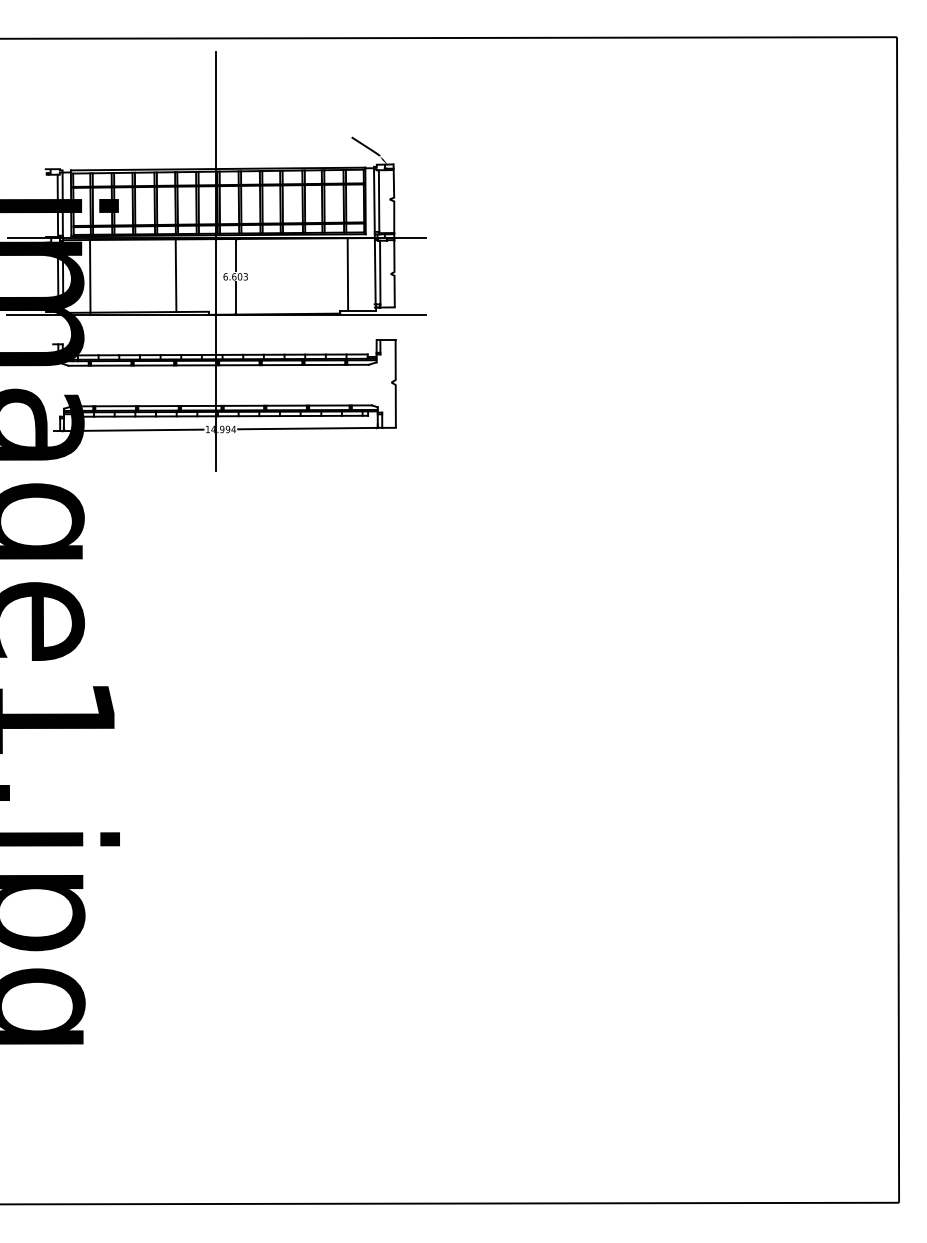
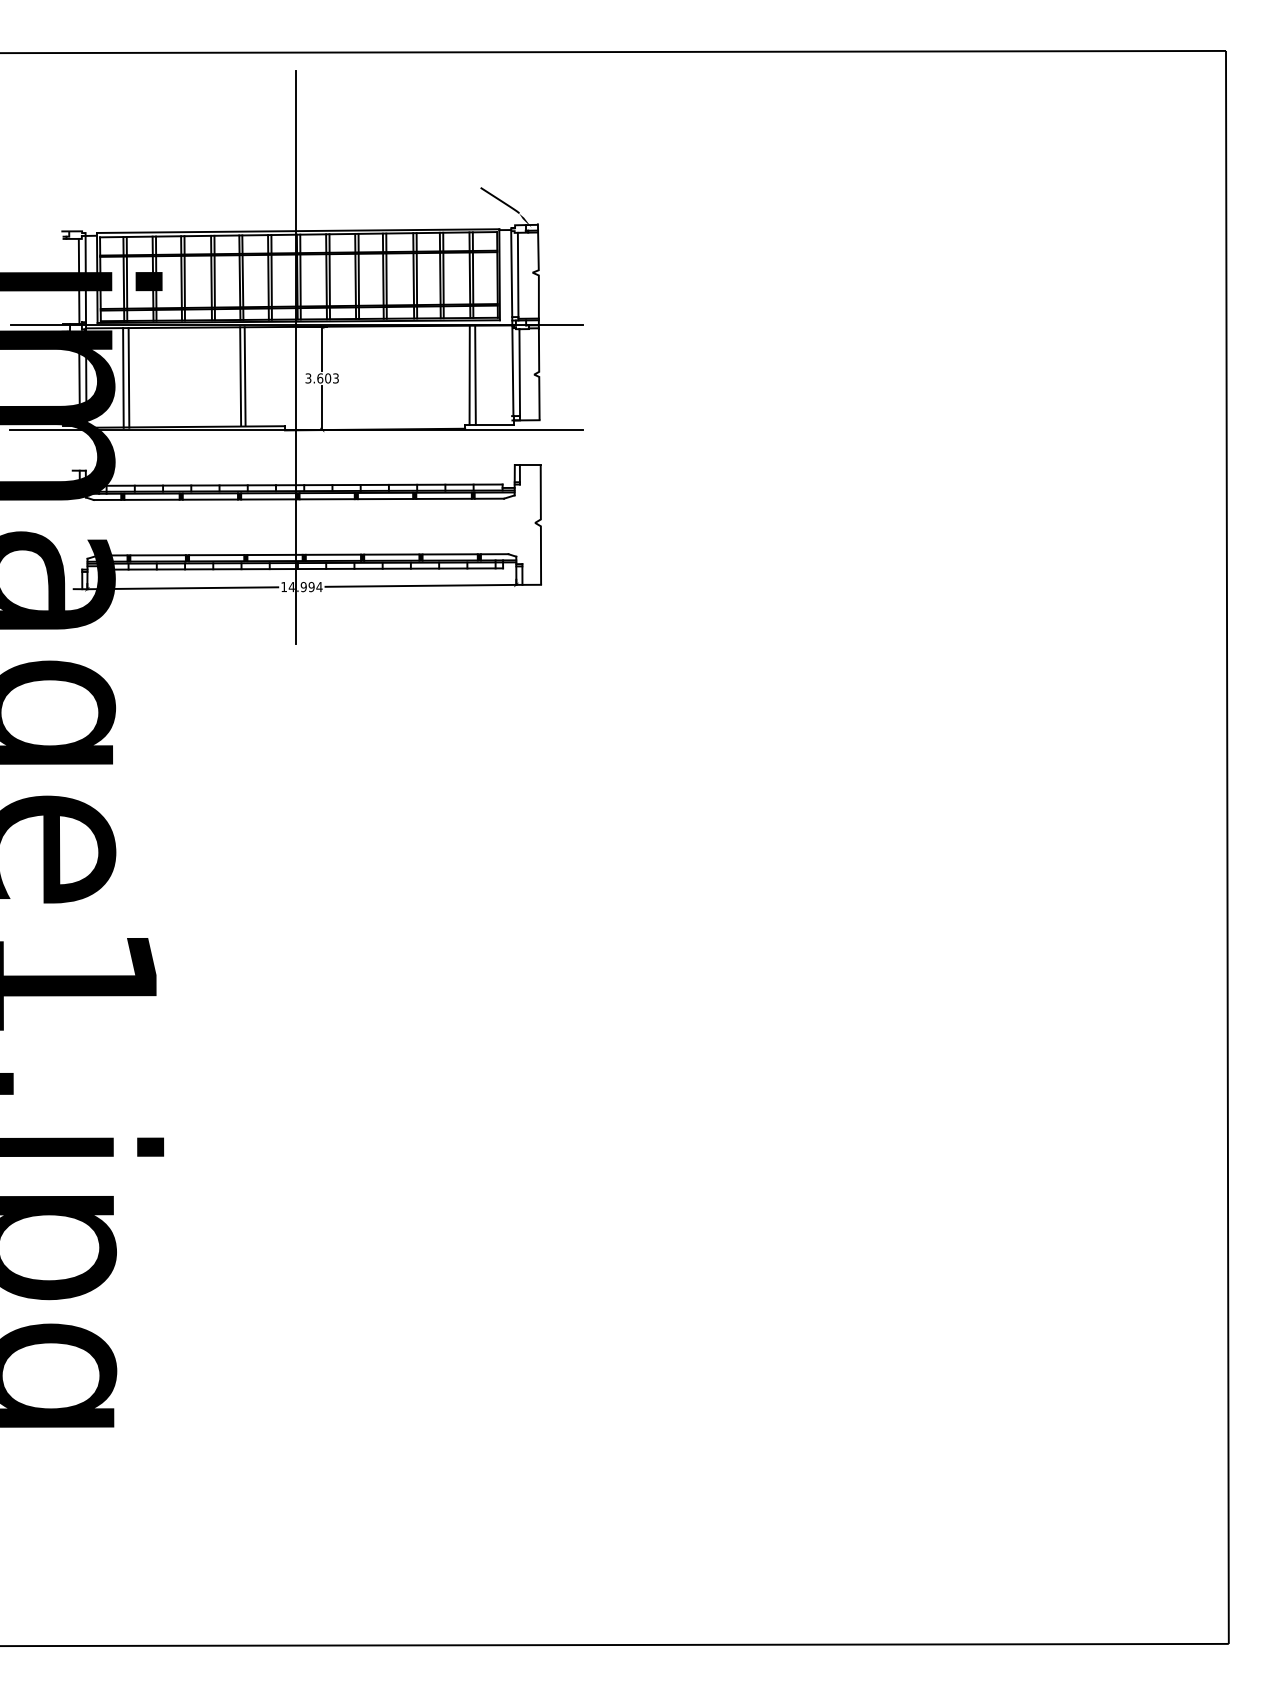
line: (343, 273) -> (469, 374), added
line: (178, 275) -> (244, 376), added
line: (93, 276) -> (128, 377), added
text: (225, 276) -> (308, 378), 6.603 -> 3.603

